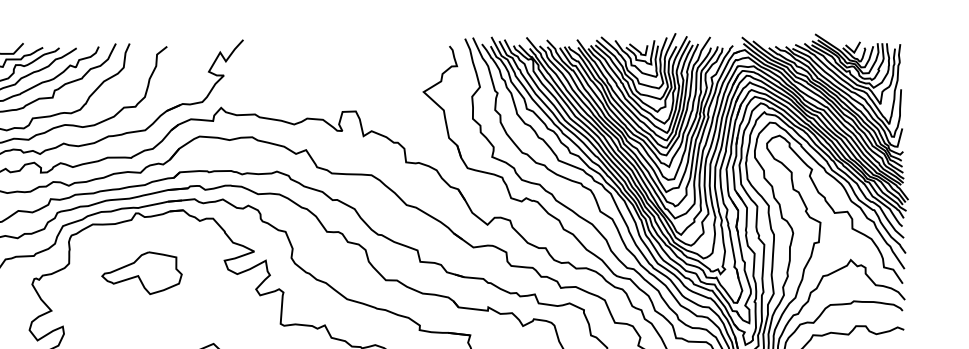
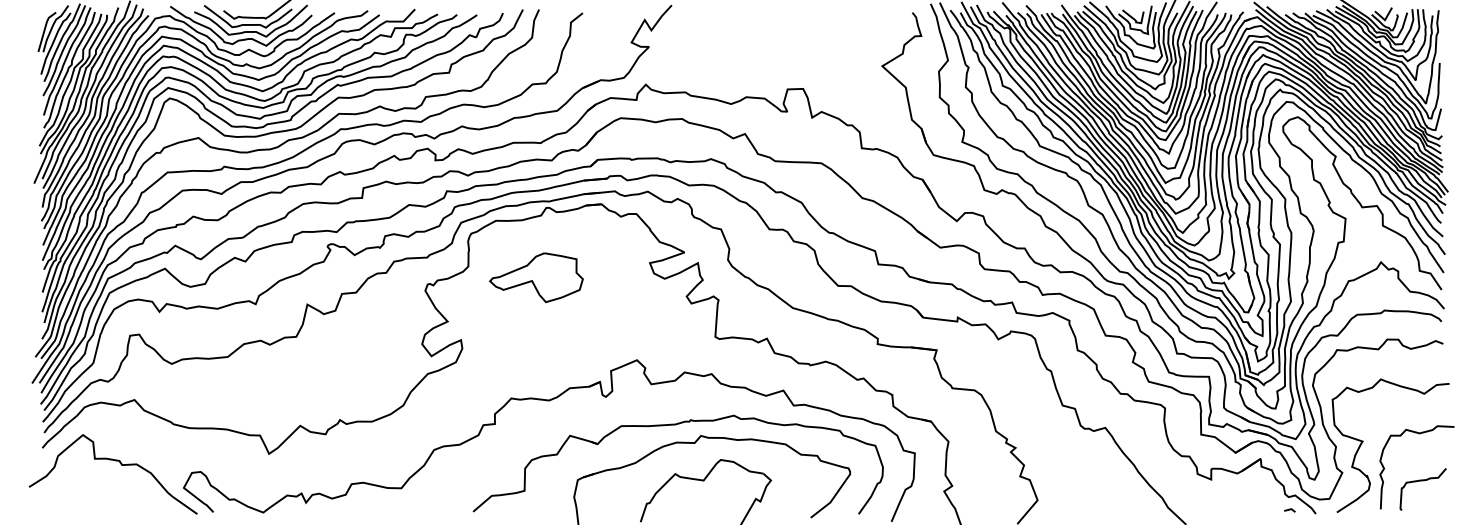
part: (142, 273) -> (536, 277), moved

